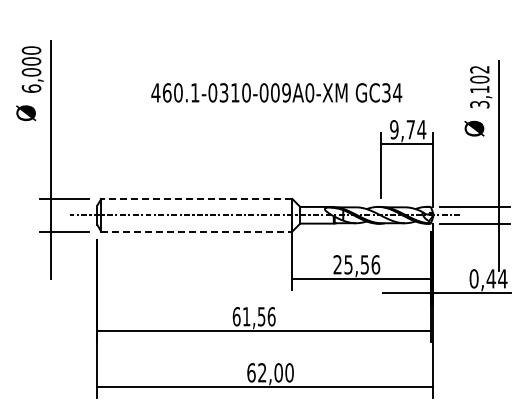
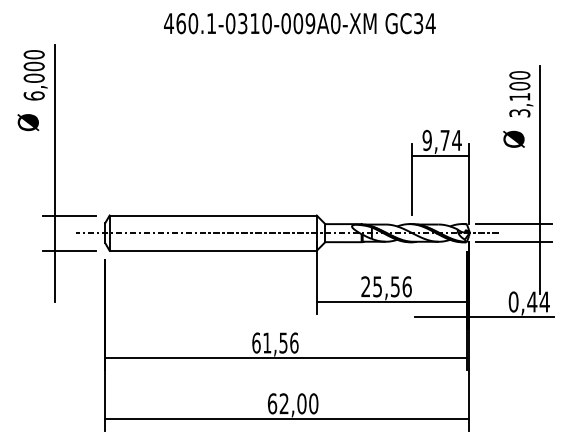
text: (479, 69) -> (519, 75), 3,102 -> 3,100
text: (276, 92) -> (299, 23), moved
line: (196, 199) -> (212, 216), dashed -> solid
line: (196, 231) -> (212, 250), dashed -> solid

